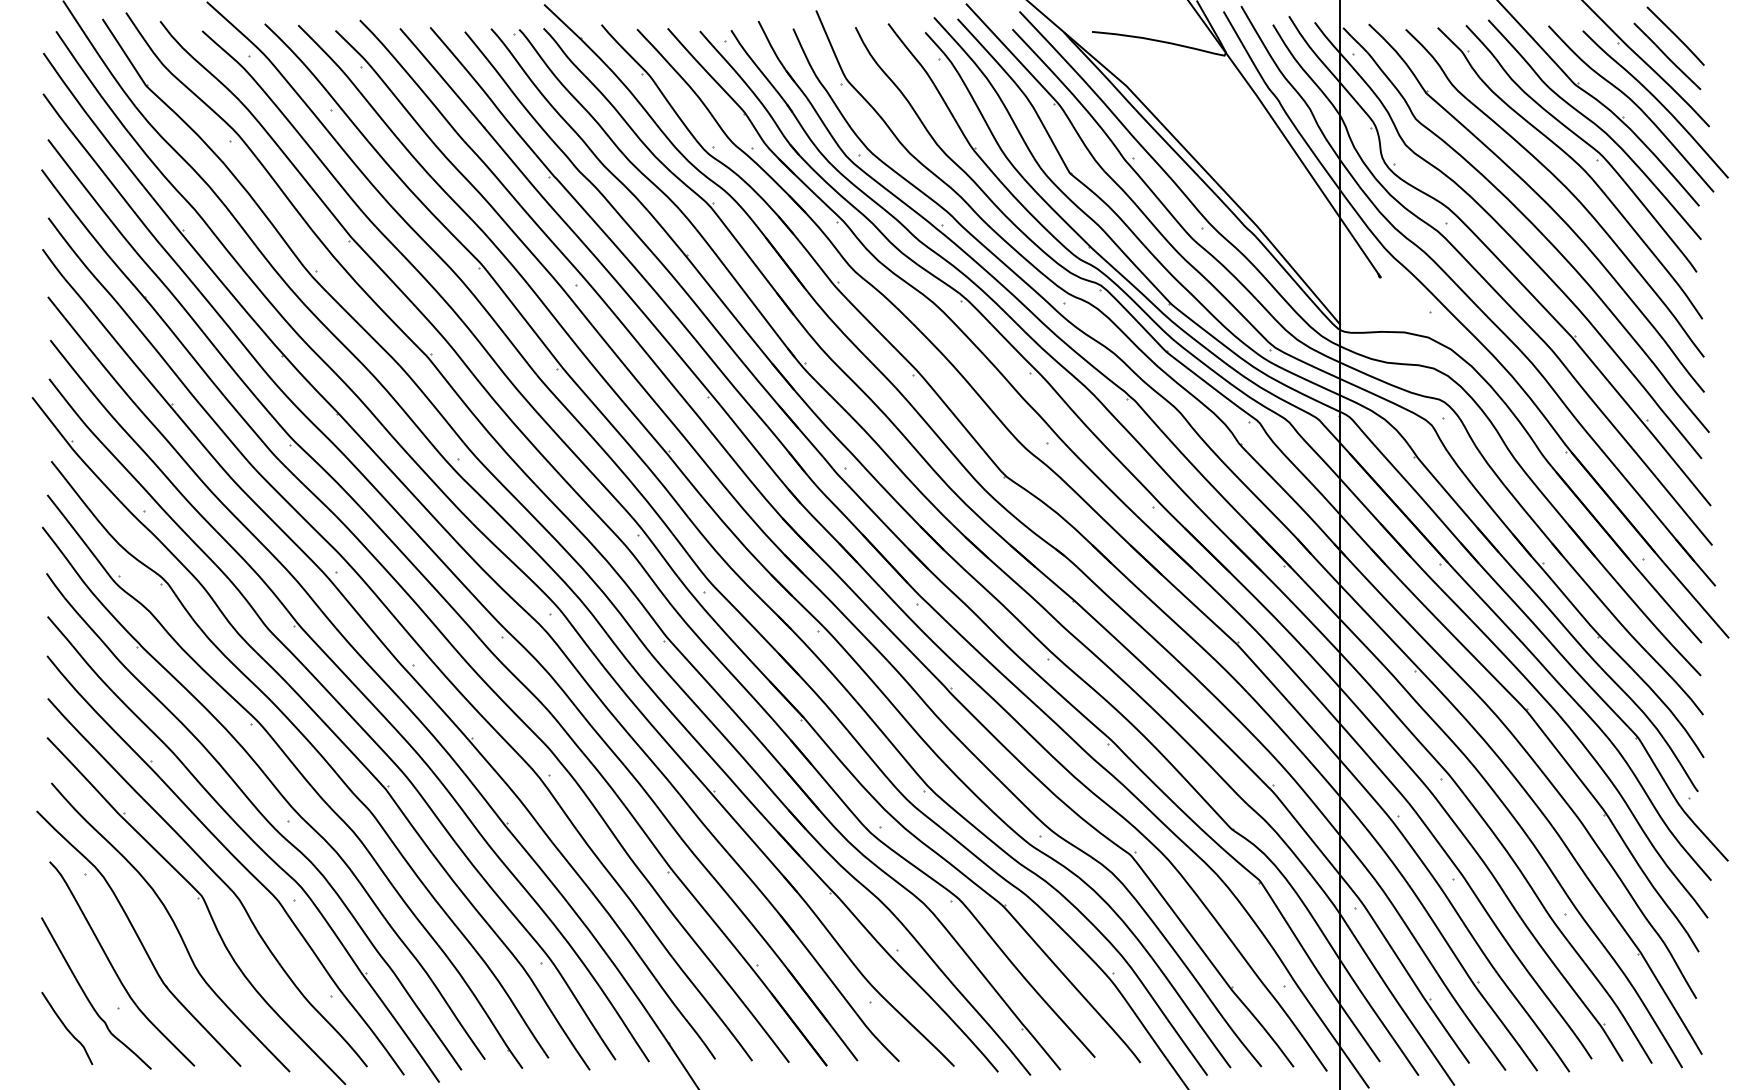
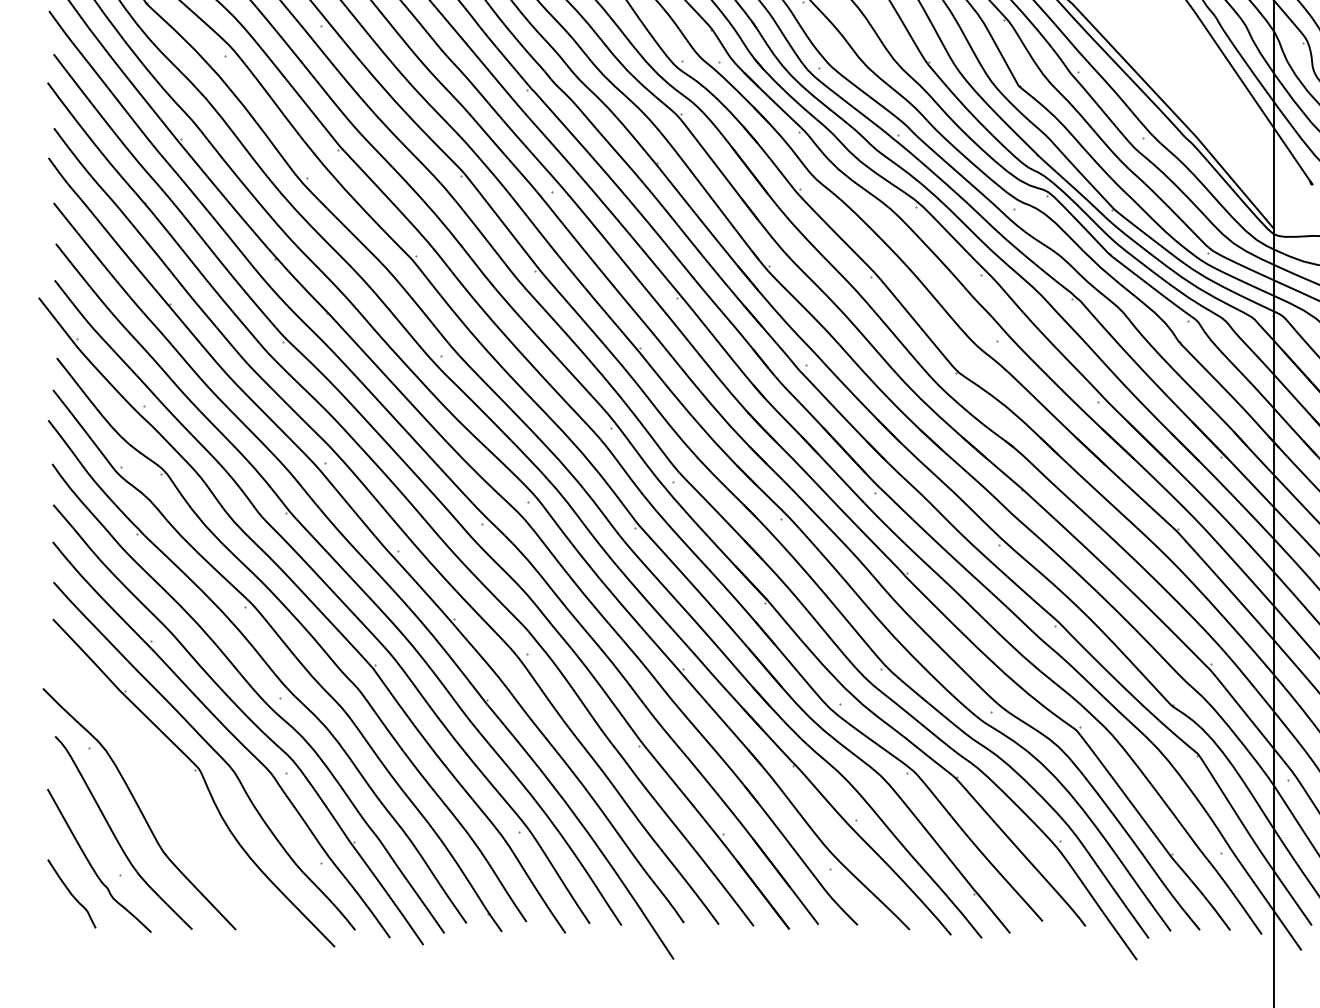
curve: (174, 926) -> (173, 797), removed

